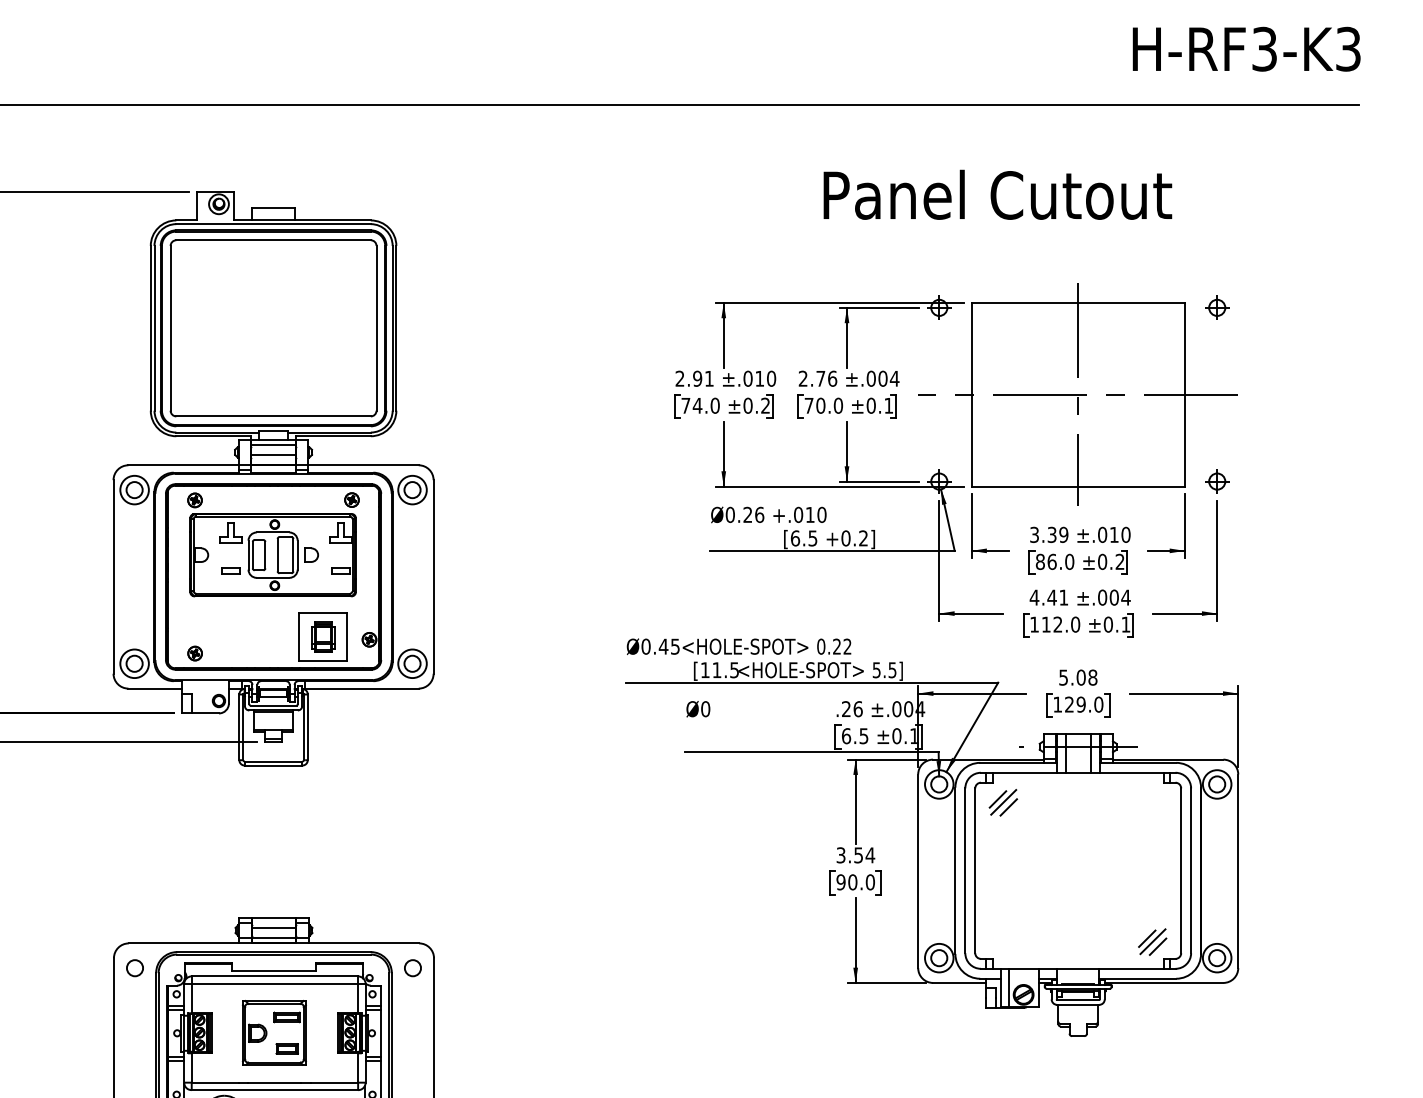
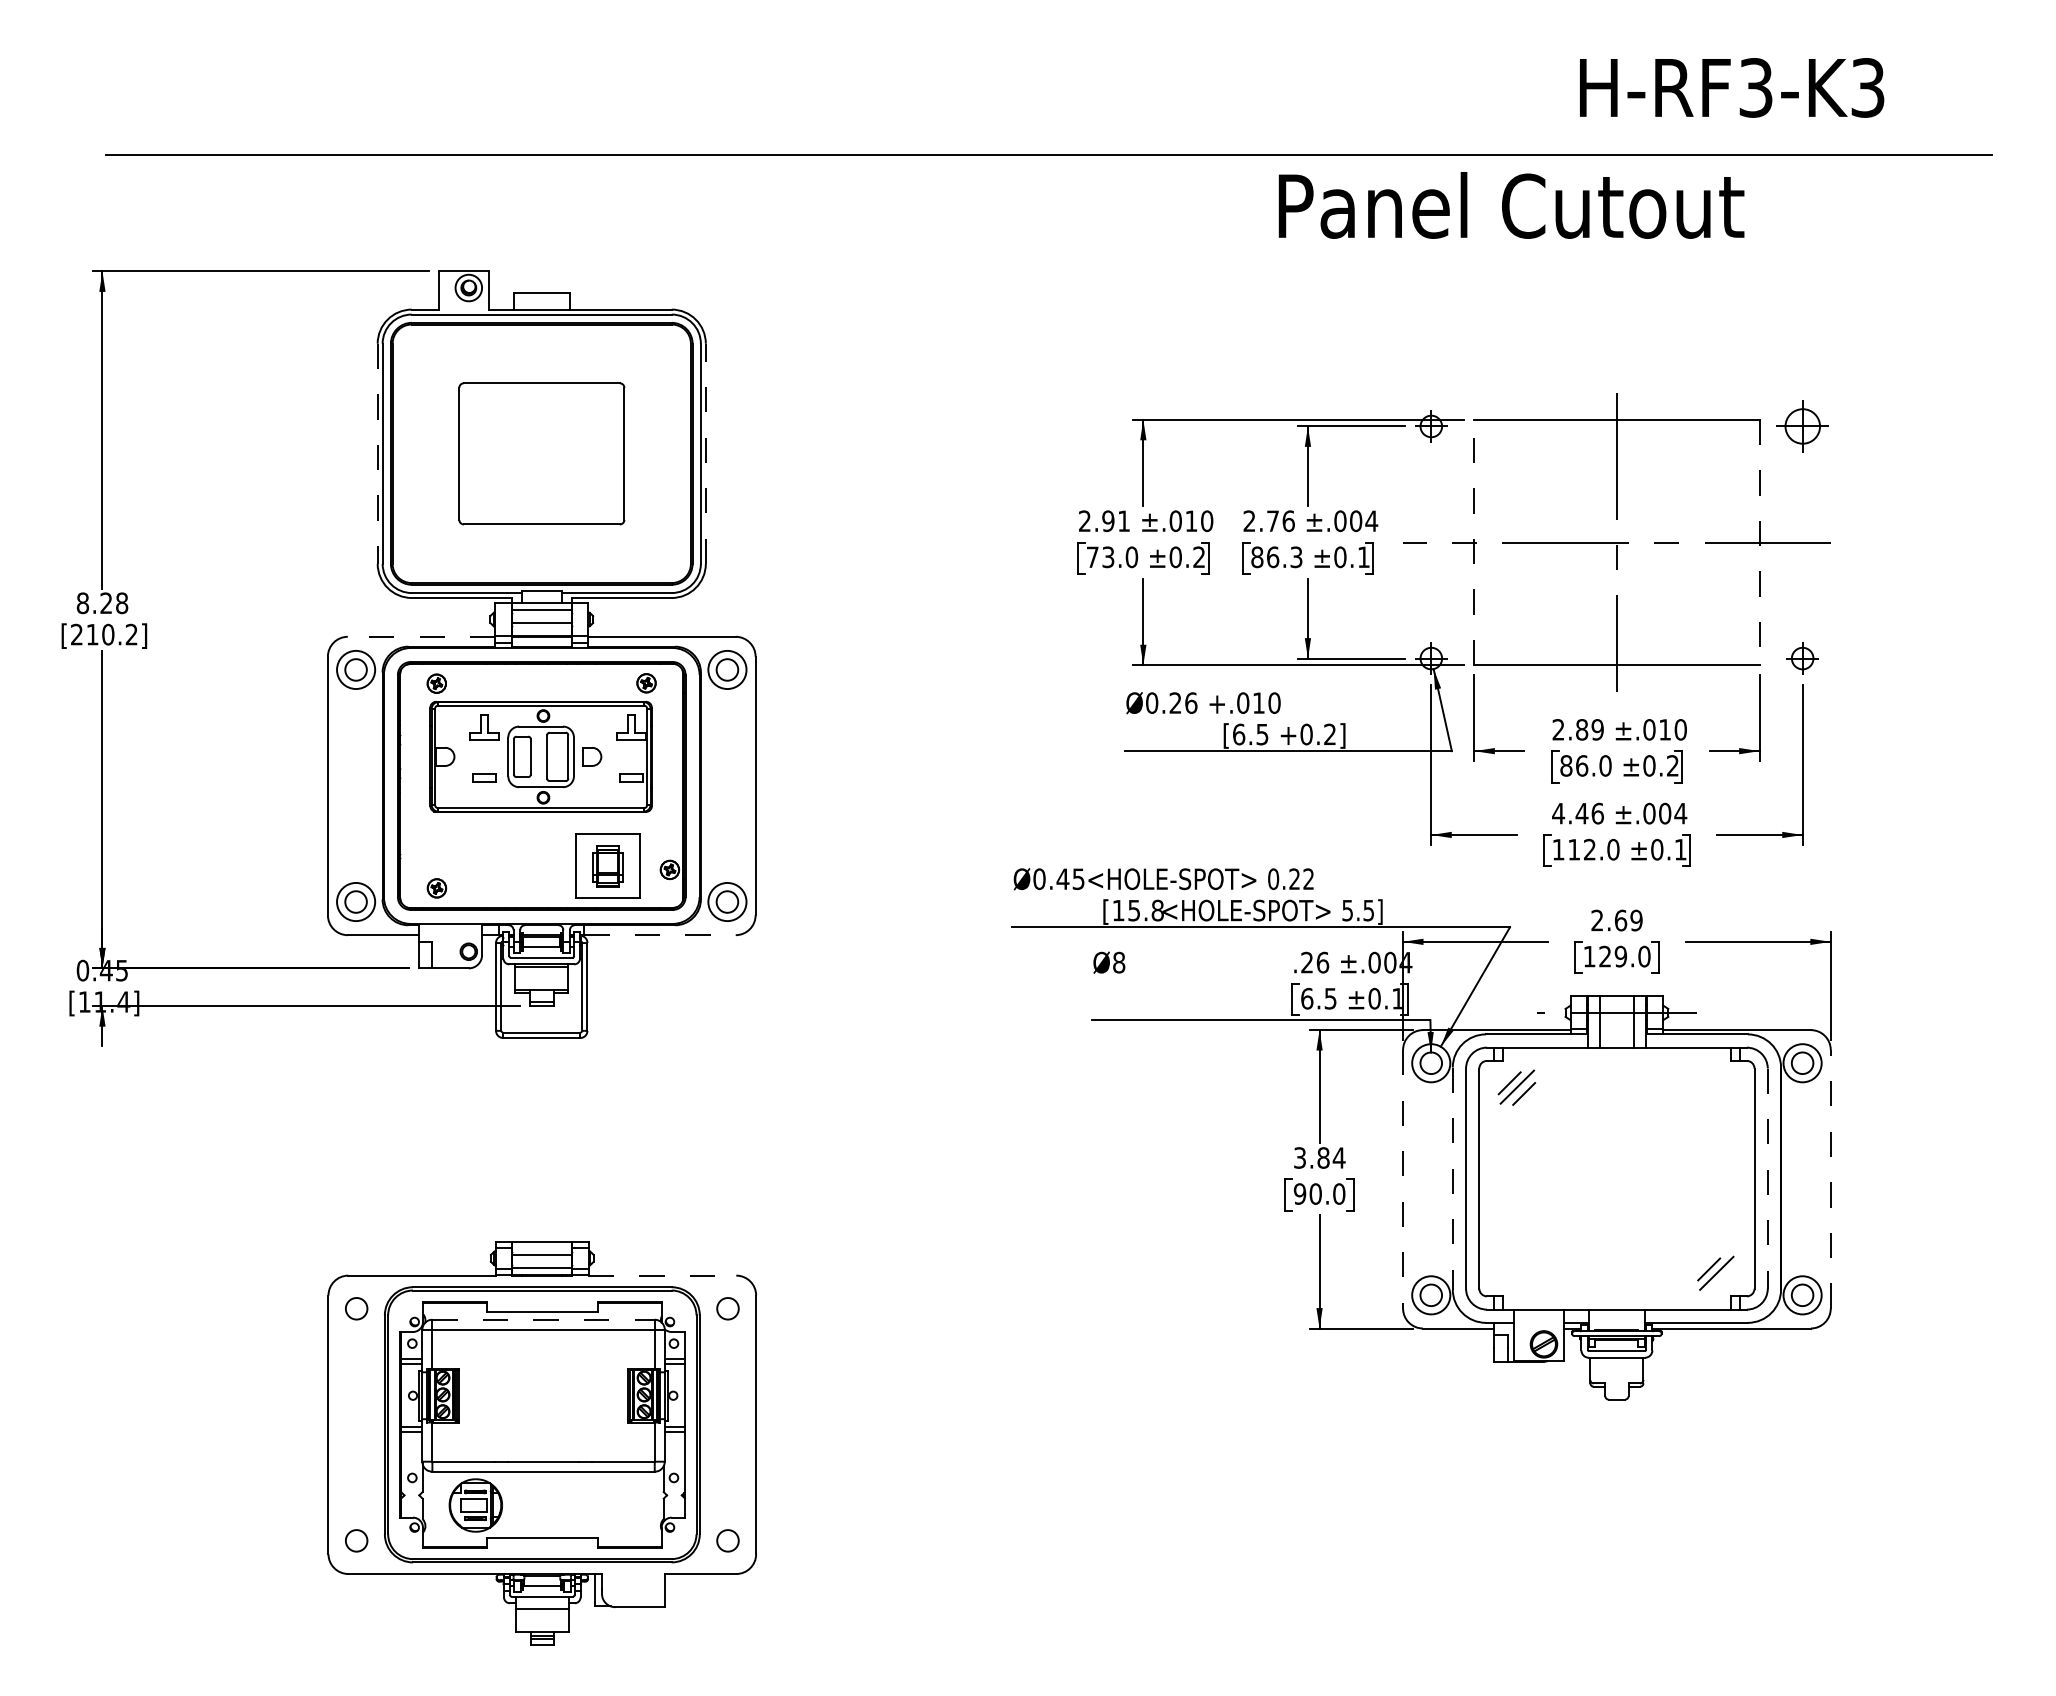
text: (1247, 48) -> (1732, 87), moved
text: (997, 194) -> (1511, 205), moved
part: (1217, 307) -> (1802, 426), size x1.6
line: (150, 328) -> (377, 454), solid -> dashed
part: (273, 328) -> (541, 453), size x0.6
line: (396, 328) -> (705, 453), solid -> dashed
line: (971, 394) -> (1474, 542), solid -> dashed
line: (1184, 394) -> (1759, 542), solid -> dashed
text: (696, 405) -> (1107, 557), 74.0 -> 73.0
text: (823, 405) -> (1276, 557), 70.0 -> 86.3
line: (183, 465) -> (421, 636), solid -> dashed
text: (1043, 534) -> (1570, 729), 3.39 -> 2.89
text: (1063, 597) -> (1597, 813), 4.41 -> 4.46
text: (725, 670) -> (1145, 910), [11.5 -> [15.8
text: (1077, 677) -> (1616, 920), 5.08 -> 2.69
line: (362, 688) -> (660, 935), solid -> dashed
text: (705, 709) -> (1119, 962), Ø0 -> Ø8
text: (858, 854) -> (1323, 1157), 3.54 -> 3.84
line: (1238, 870) -> (1830, 1178), solid -> dashed
line: (918, 871) -> (1403, 1179), solid -> dashed
line: (955, 871) -> (1452, 1179), solid -> dashed
line: (1190, 871) -> (1767, 1179), solid -> dashed
line: (363, 943) -> (662, 1275), solid -> dashed
line: (1157, 947) -> (1723, 1280), removed
line: (275, 976) -> (544, 1319), solid -> dashed
line: (1009, 988) -> (1524, 1335), removed
part: (274, 1032) -> (542, 1394), removed

